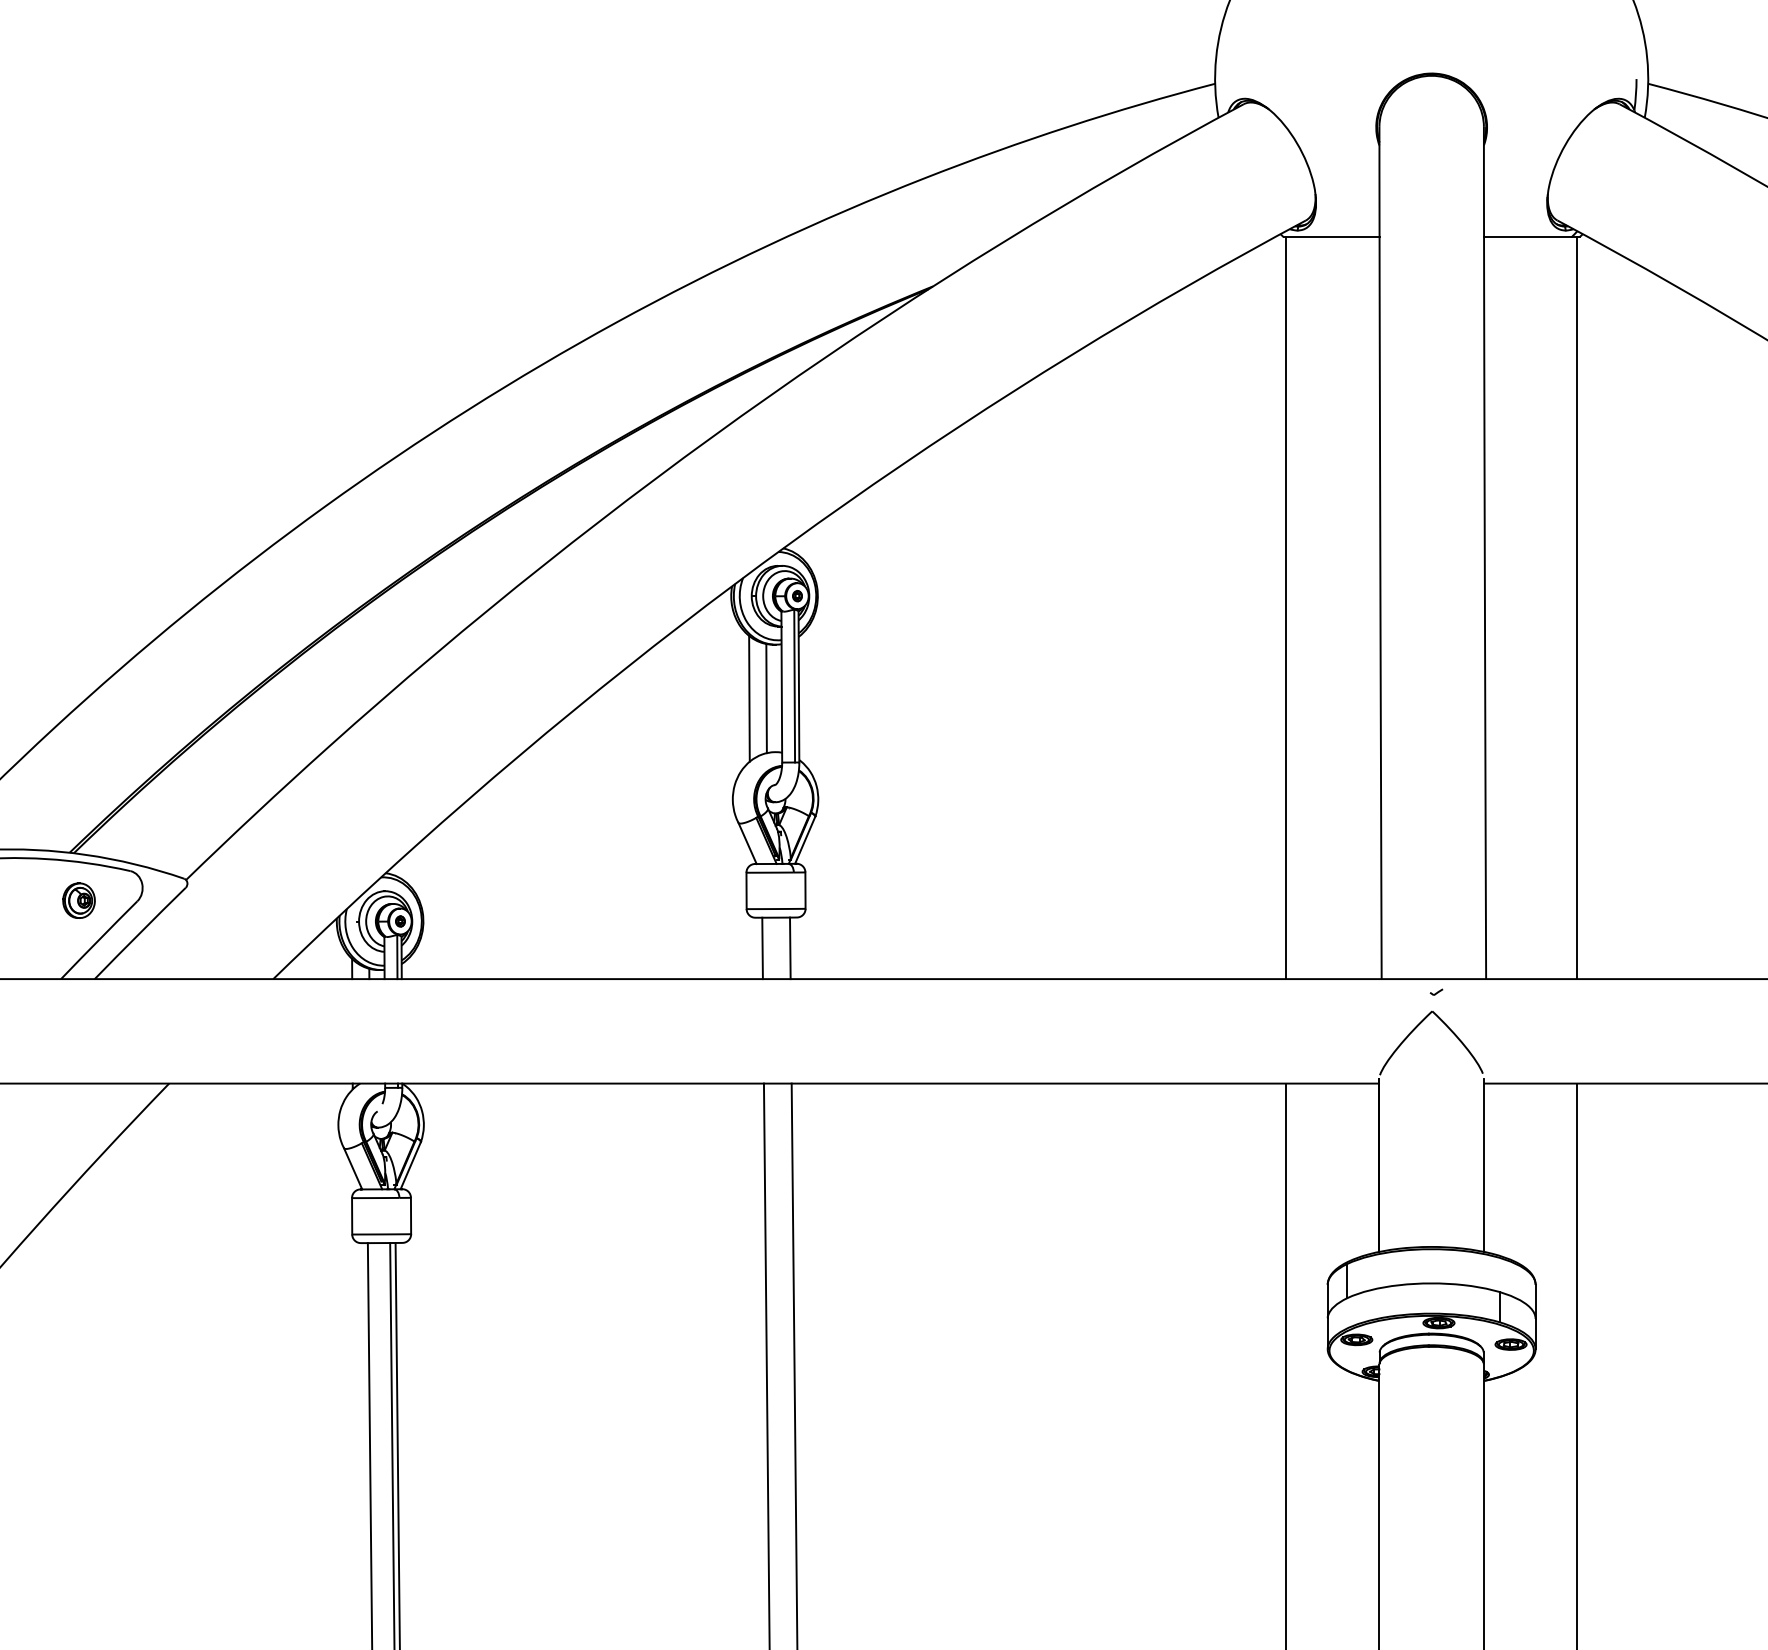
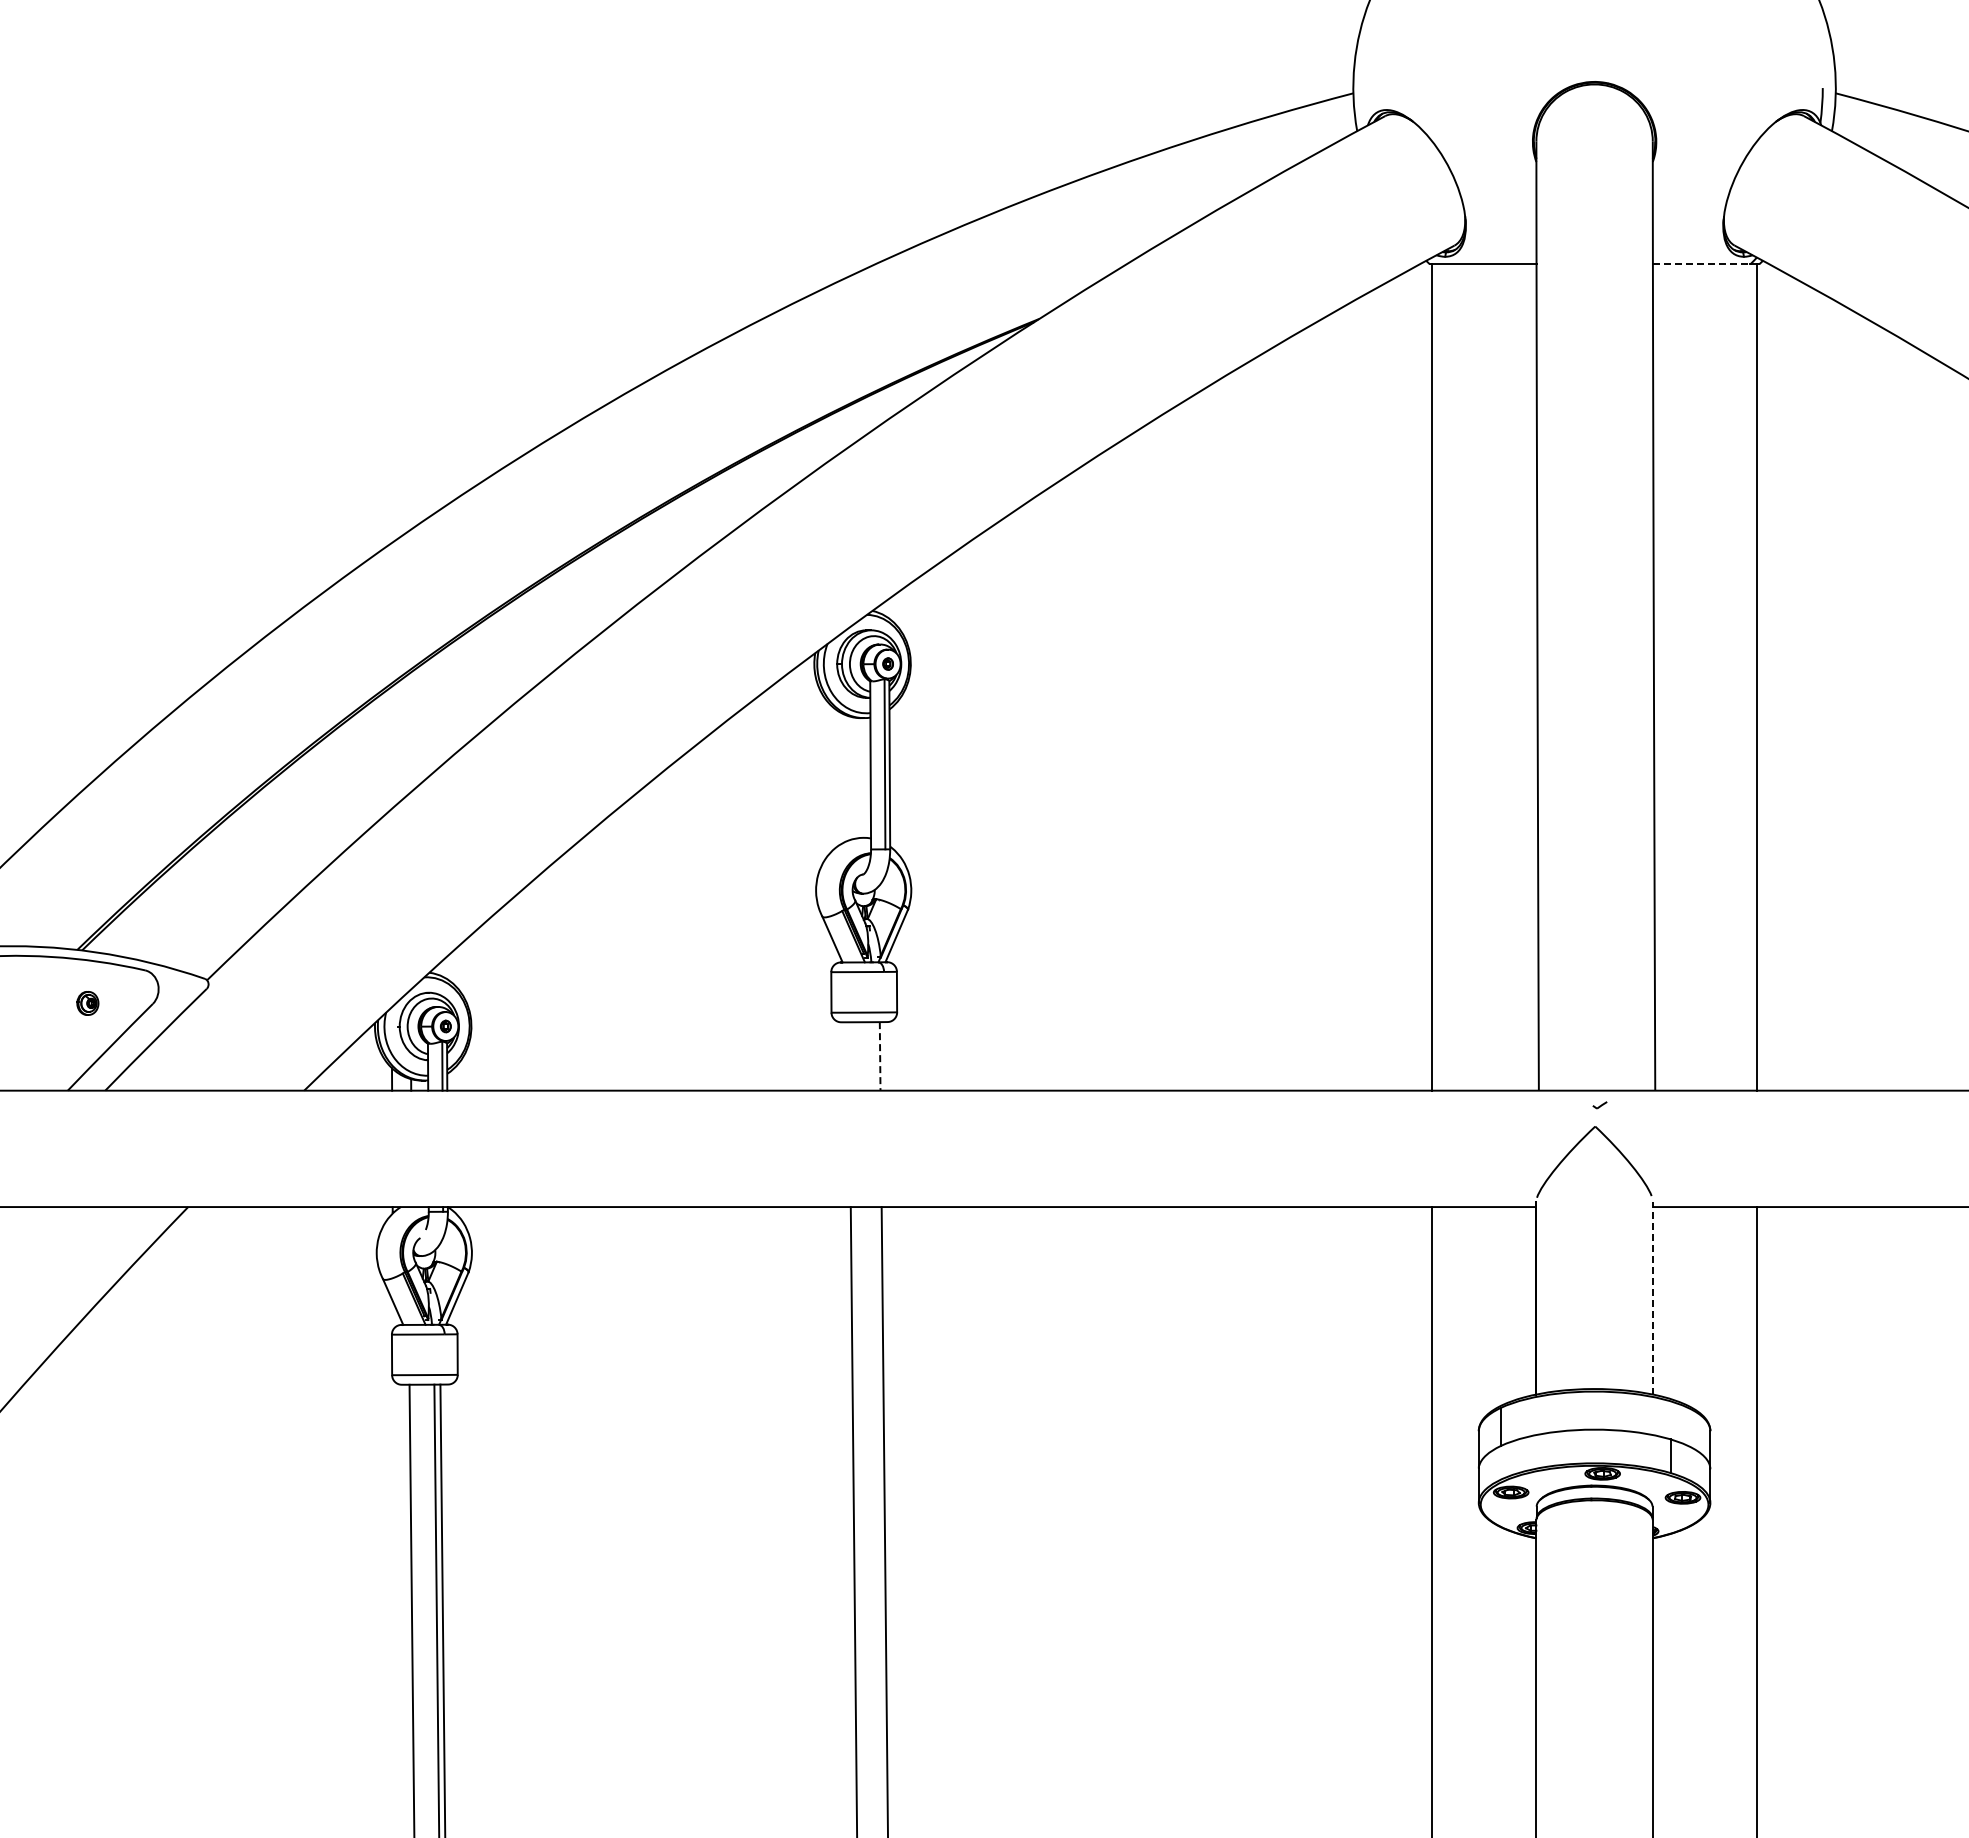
line: (1527, 237) -> (1701, 264), solid -> dashed
line: (766, 697) -> (853, 777), removed
line: (749, 698) -> (834, 778), removed
part: (78, 900) -> (87, 1003), size x0.6
line: (761, 948) -> (848, 1056), removed
line: (790, 948) -> (880, 1056), solid -> dashed
line: (1483, 1164) -> (1652, 1297), solid -> dashed

